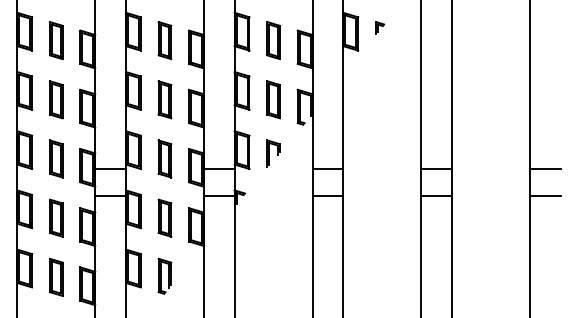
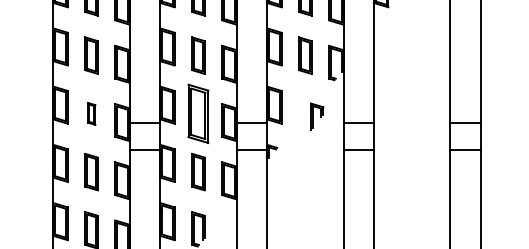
part: (273, 153) -> (316, 116), moved
part: (56, 158) -> (91, 113), size x0.6
part: (164, 158) -> (197, 113), size x1.6

